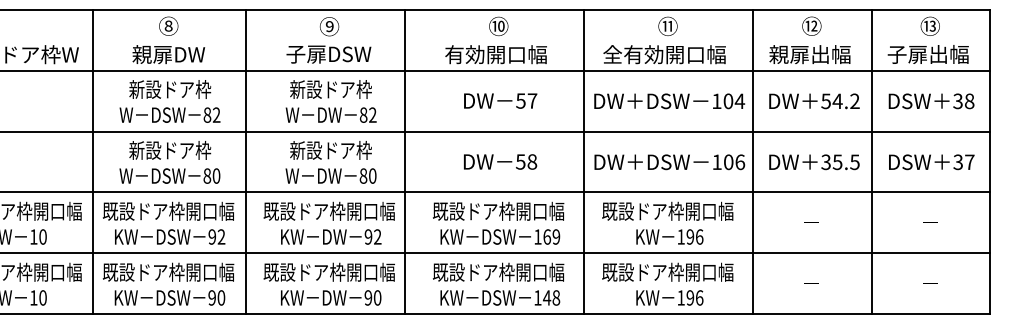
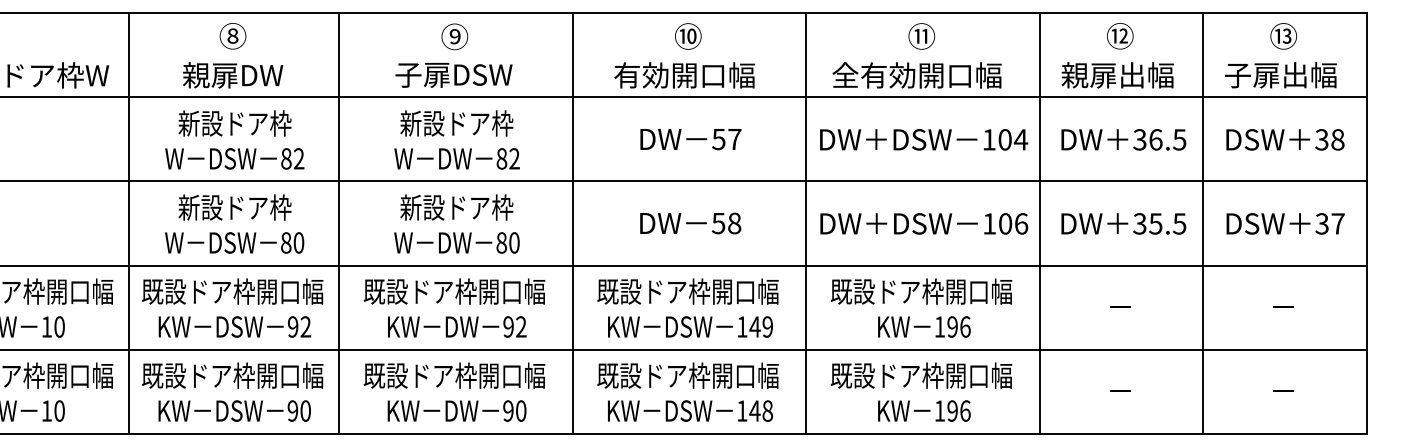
text: (840, 101) -> (1159, 140), 54.2 -> 36.5
line: (404, 161) -> (572, 222), moved
text: (547, 236) -> (755, 326), 169 -> 149

